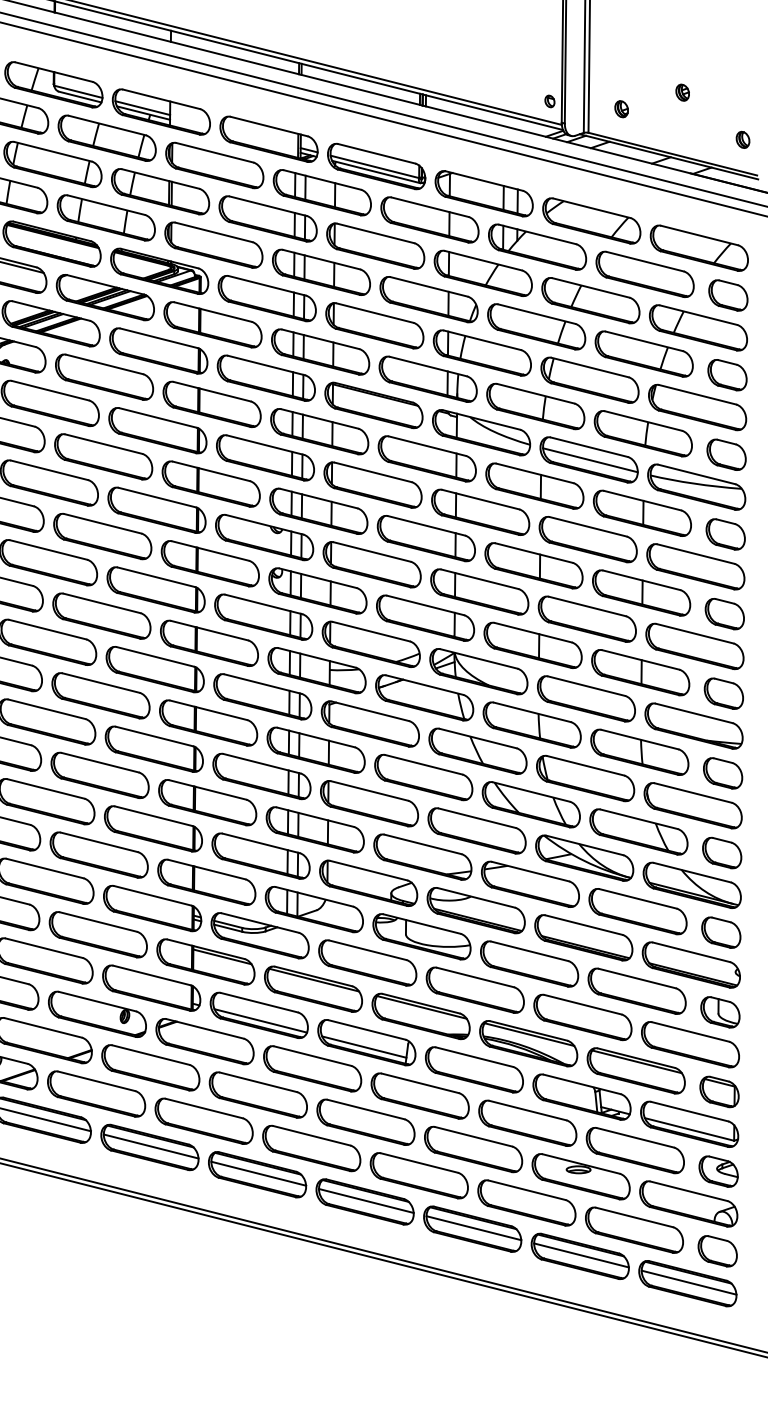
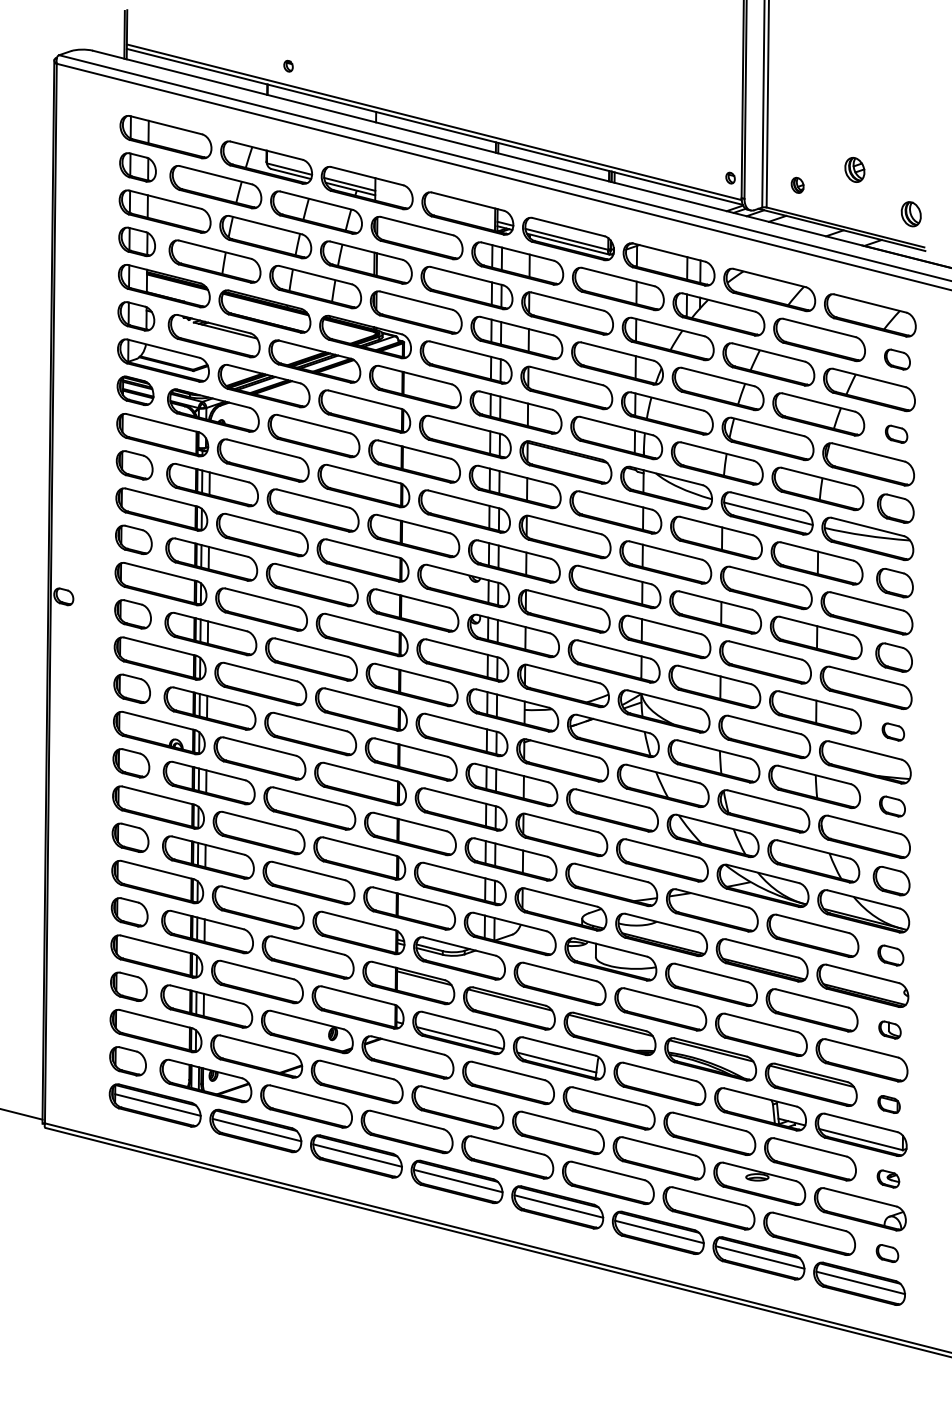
part: (682, 92) -> (854, 169), size x1.6
part: (742, 139) -> (910, 213), size x1.6
part: (728, 295) -> (897, 359), size x0.7
part: (727, 375) -> (896, 434), size x0.6
part: (724, 693) -> (893, 731), size x0.6
part: (723, 773) -> (892, 806), size x0.7
part: (720, 932) -> (890, 955), size x0.7
part: (719, 1011) -> (889, 1029), size x0.6
part: (718, 1091) -> (888, 1104), size x0.6
part: (718, 1171) -> (888, 1178), size x0.6
part: (717, 1251) -> (887, 1253), size x0.6

